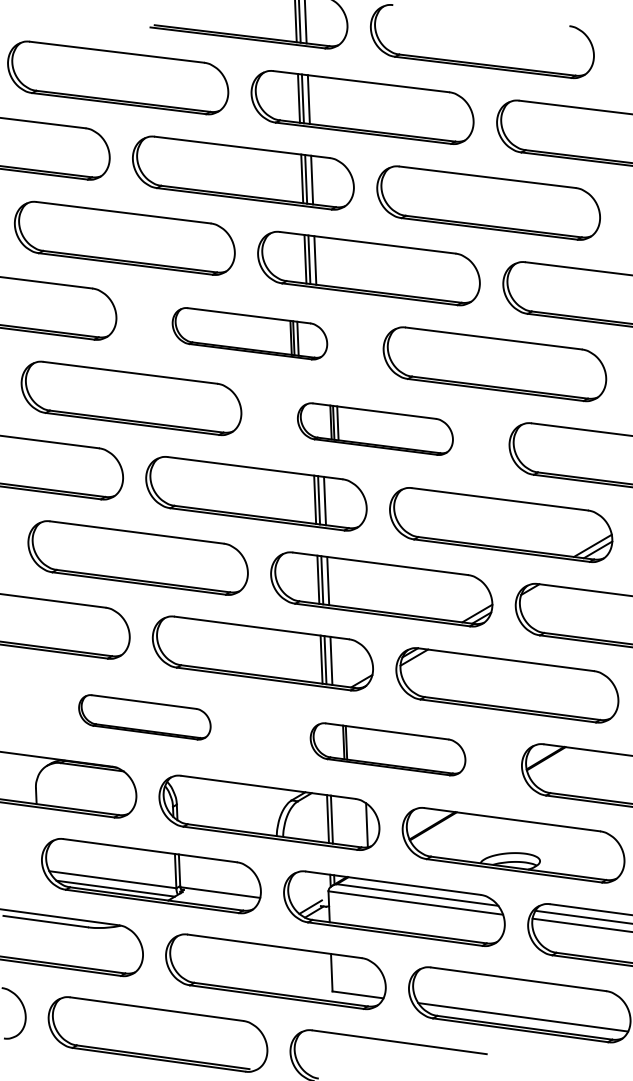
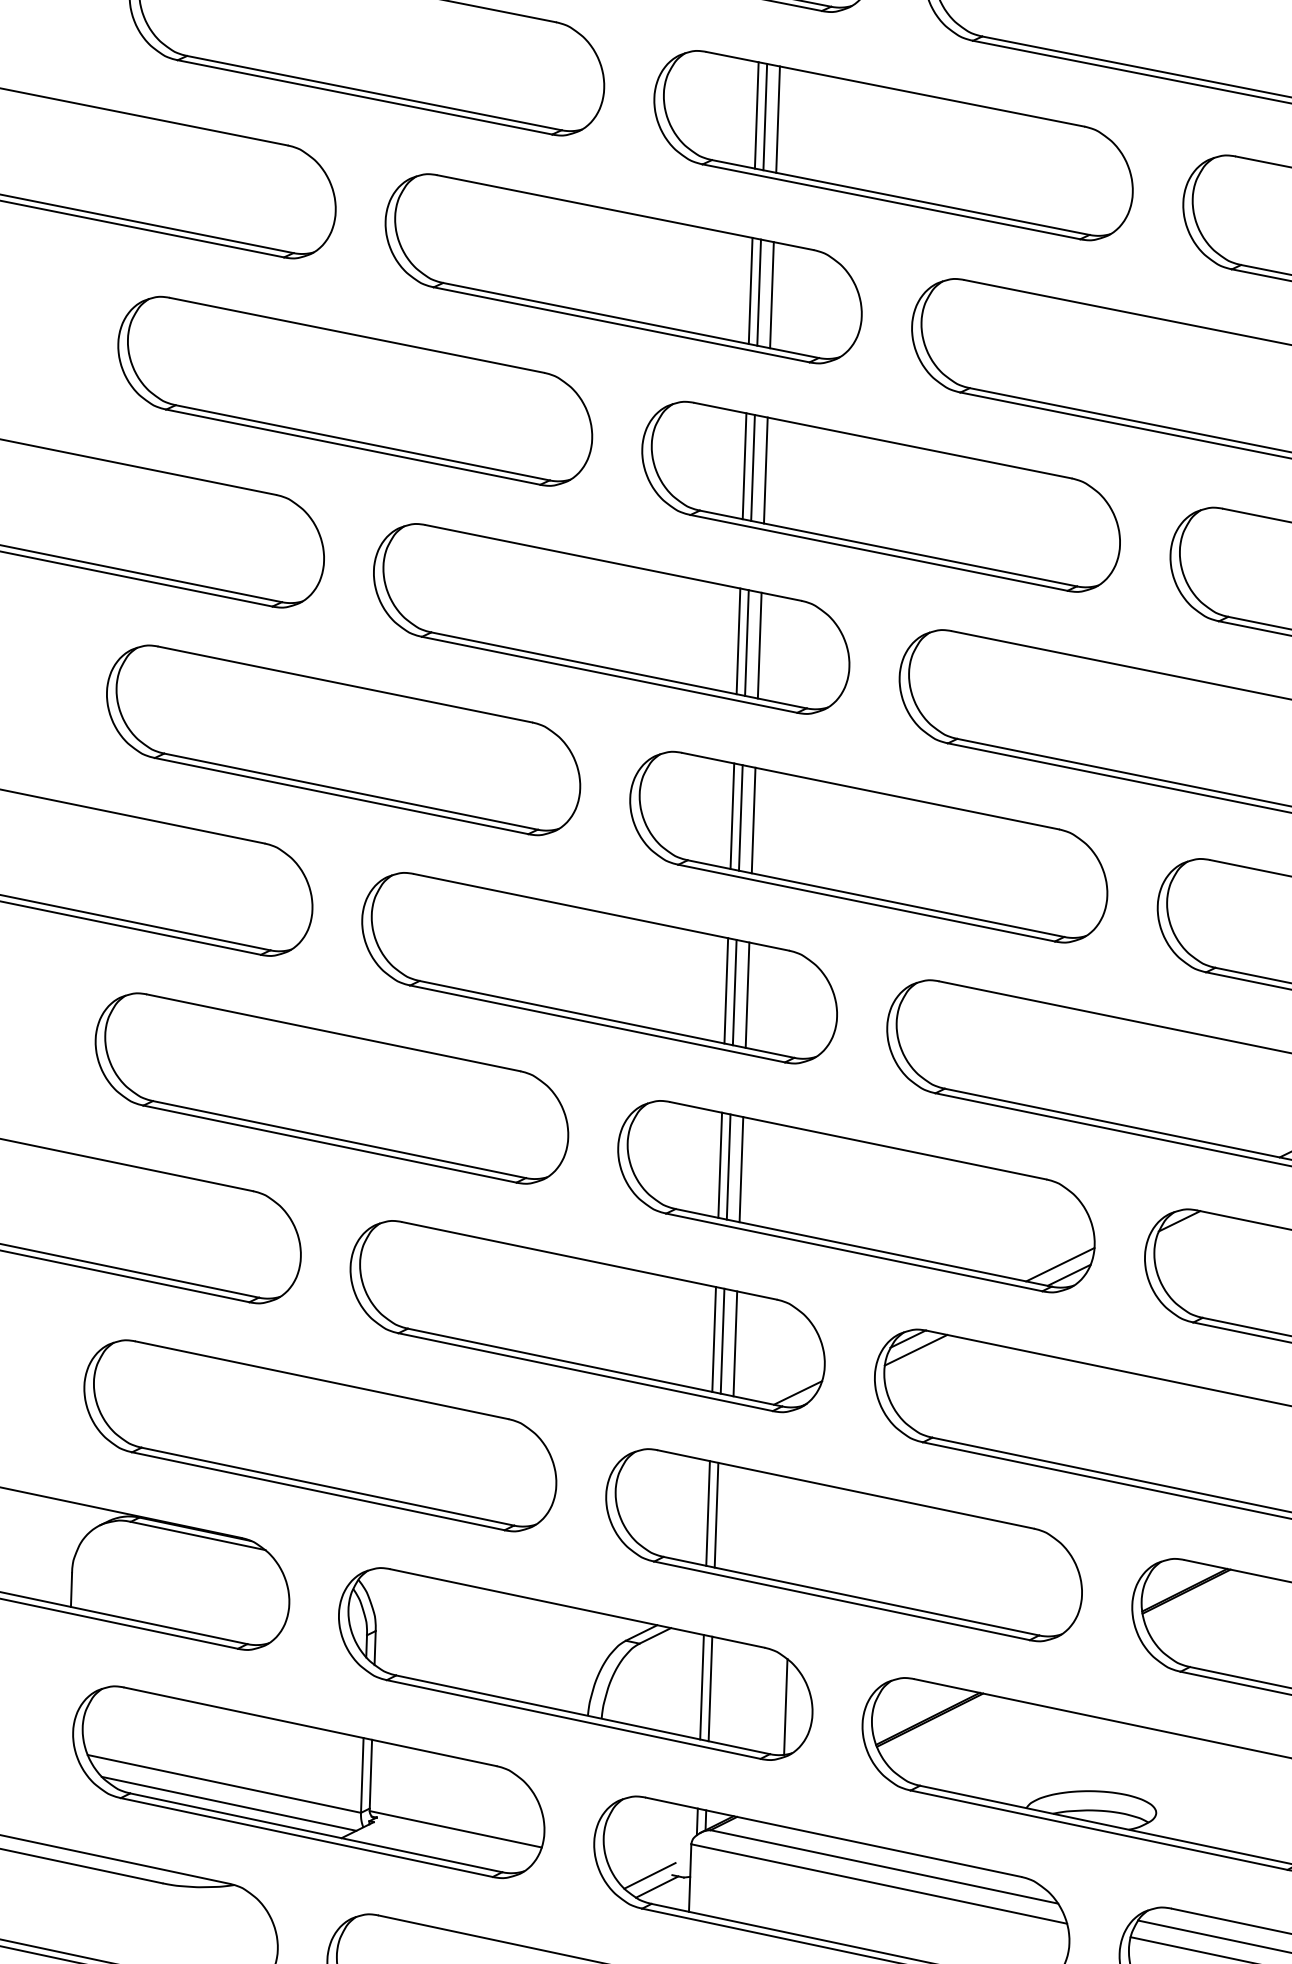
part: (249, 333) -> (610, 618), size x1.43
part: (375, 428) -> (869, 845), size x1.43
part: (144, 717) -> (319, 1436), size x1.67
part: (387, 749) -> (842, 1545), size x1.43

